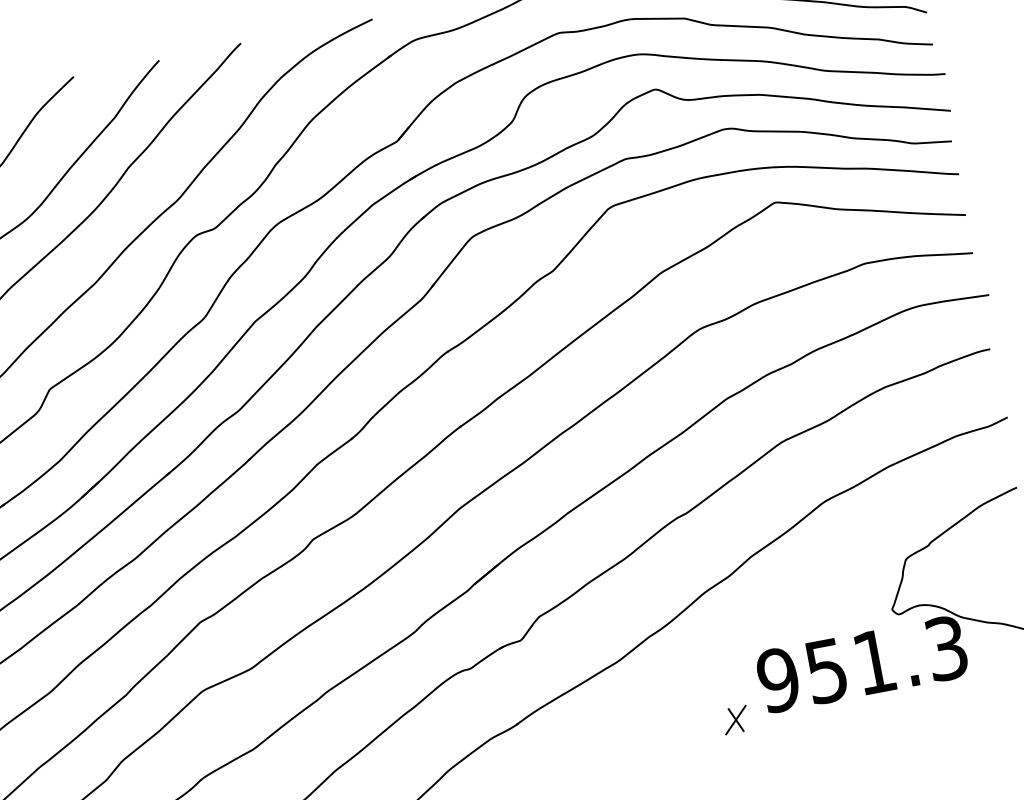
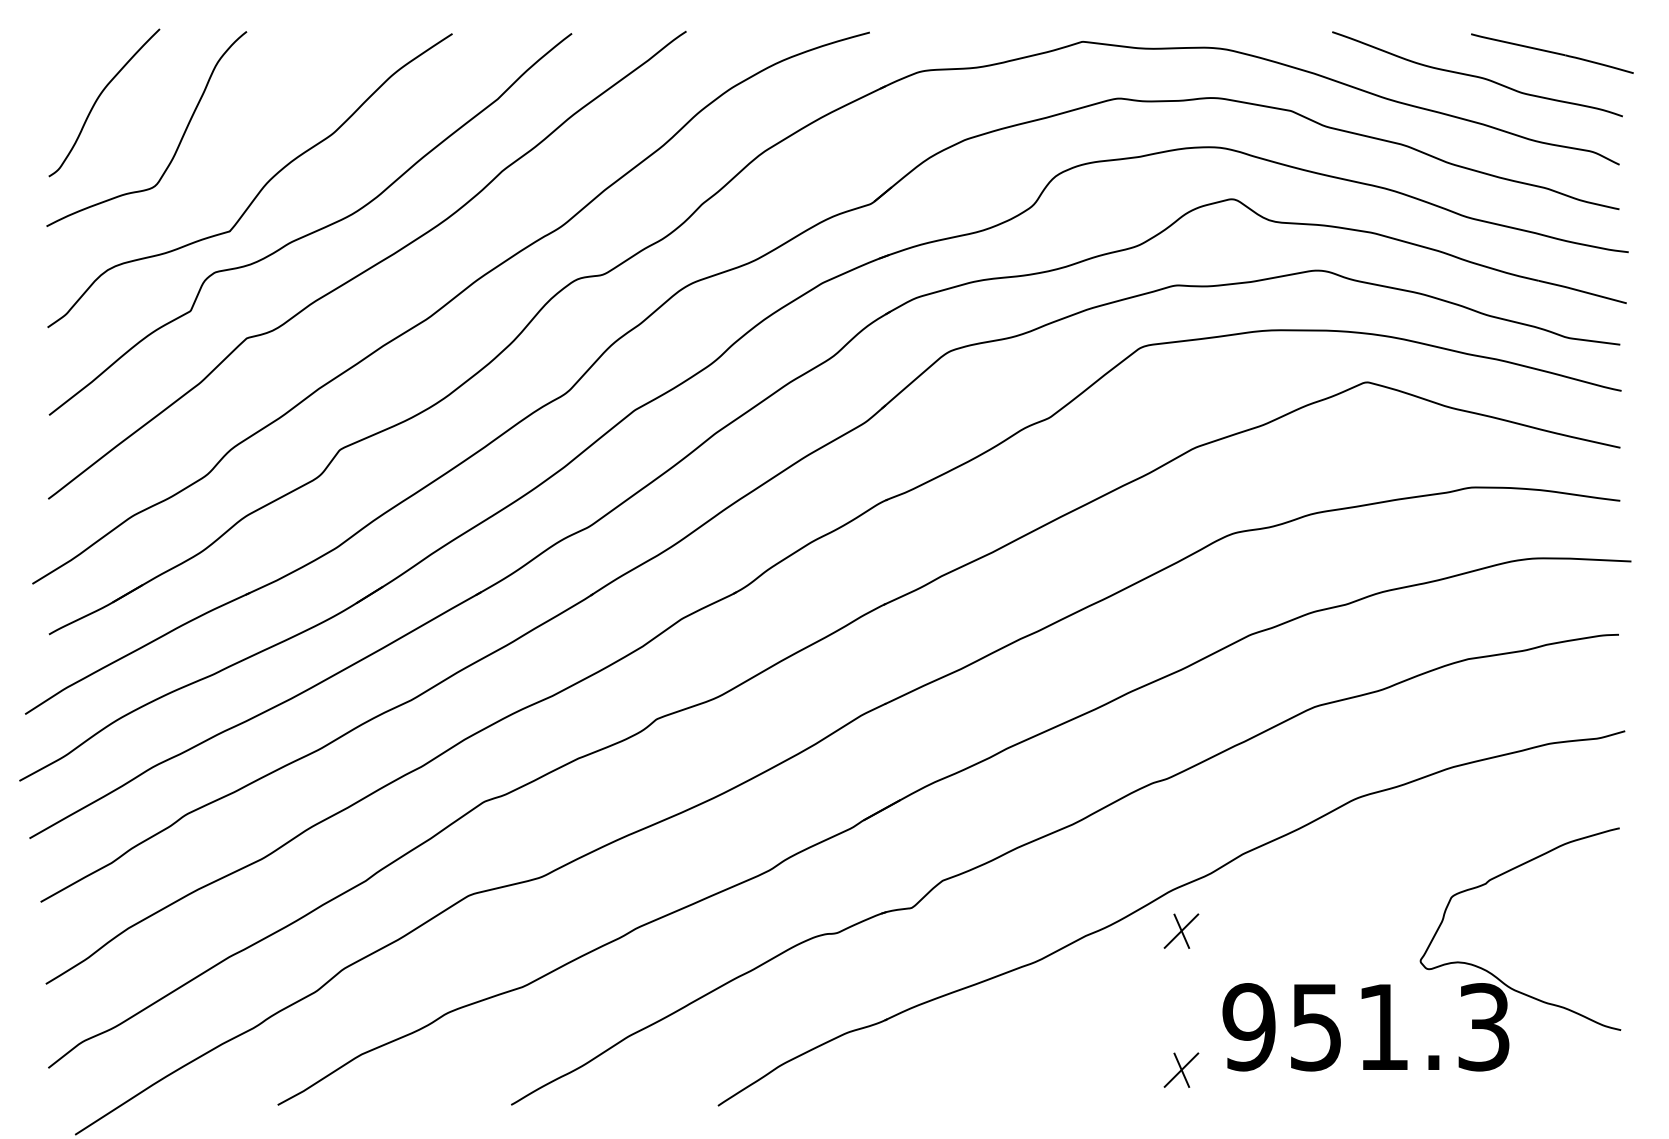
part: (717, 620) -> (1181, 930), added

